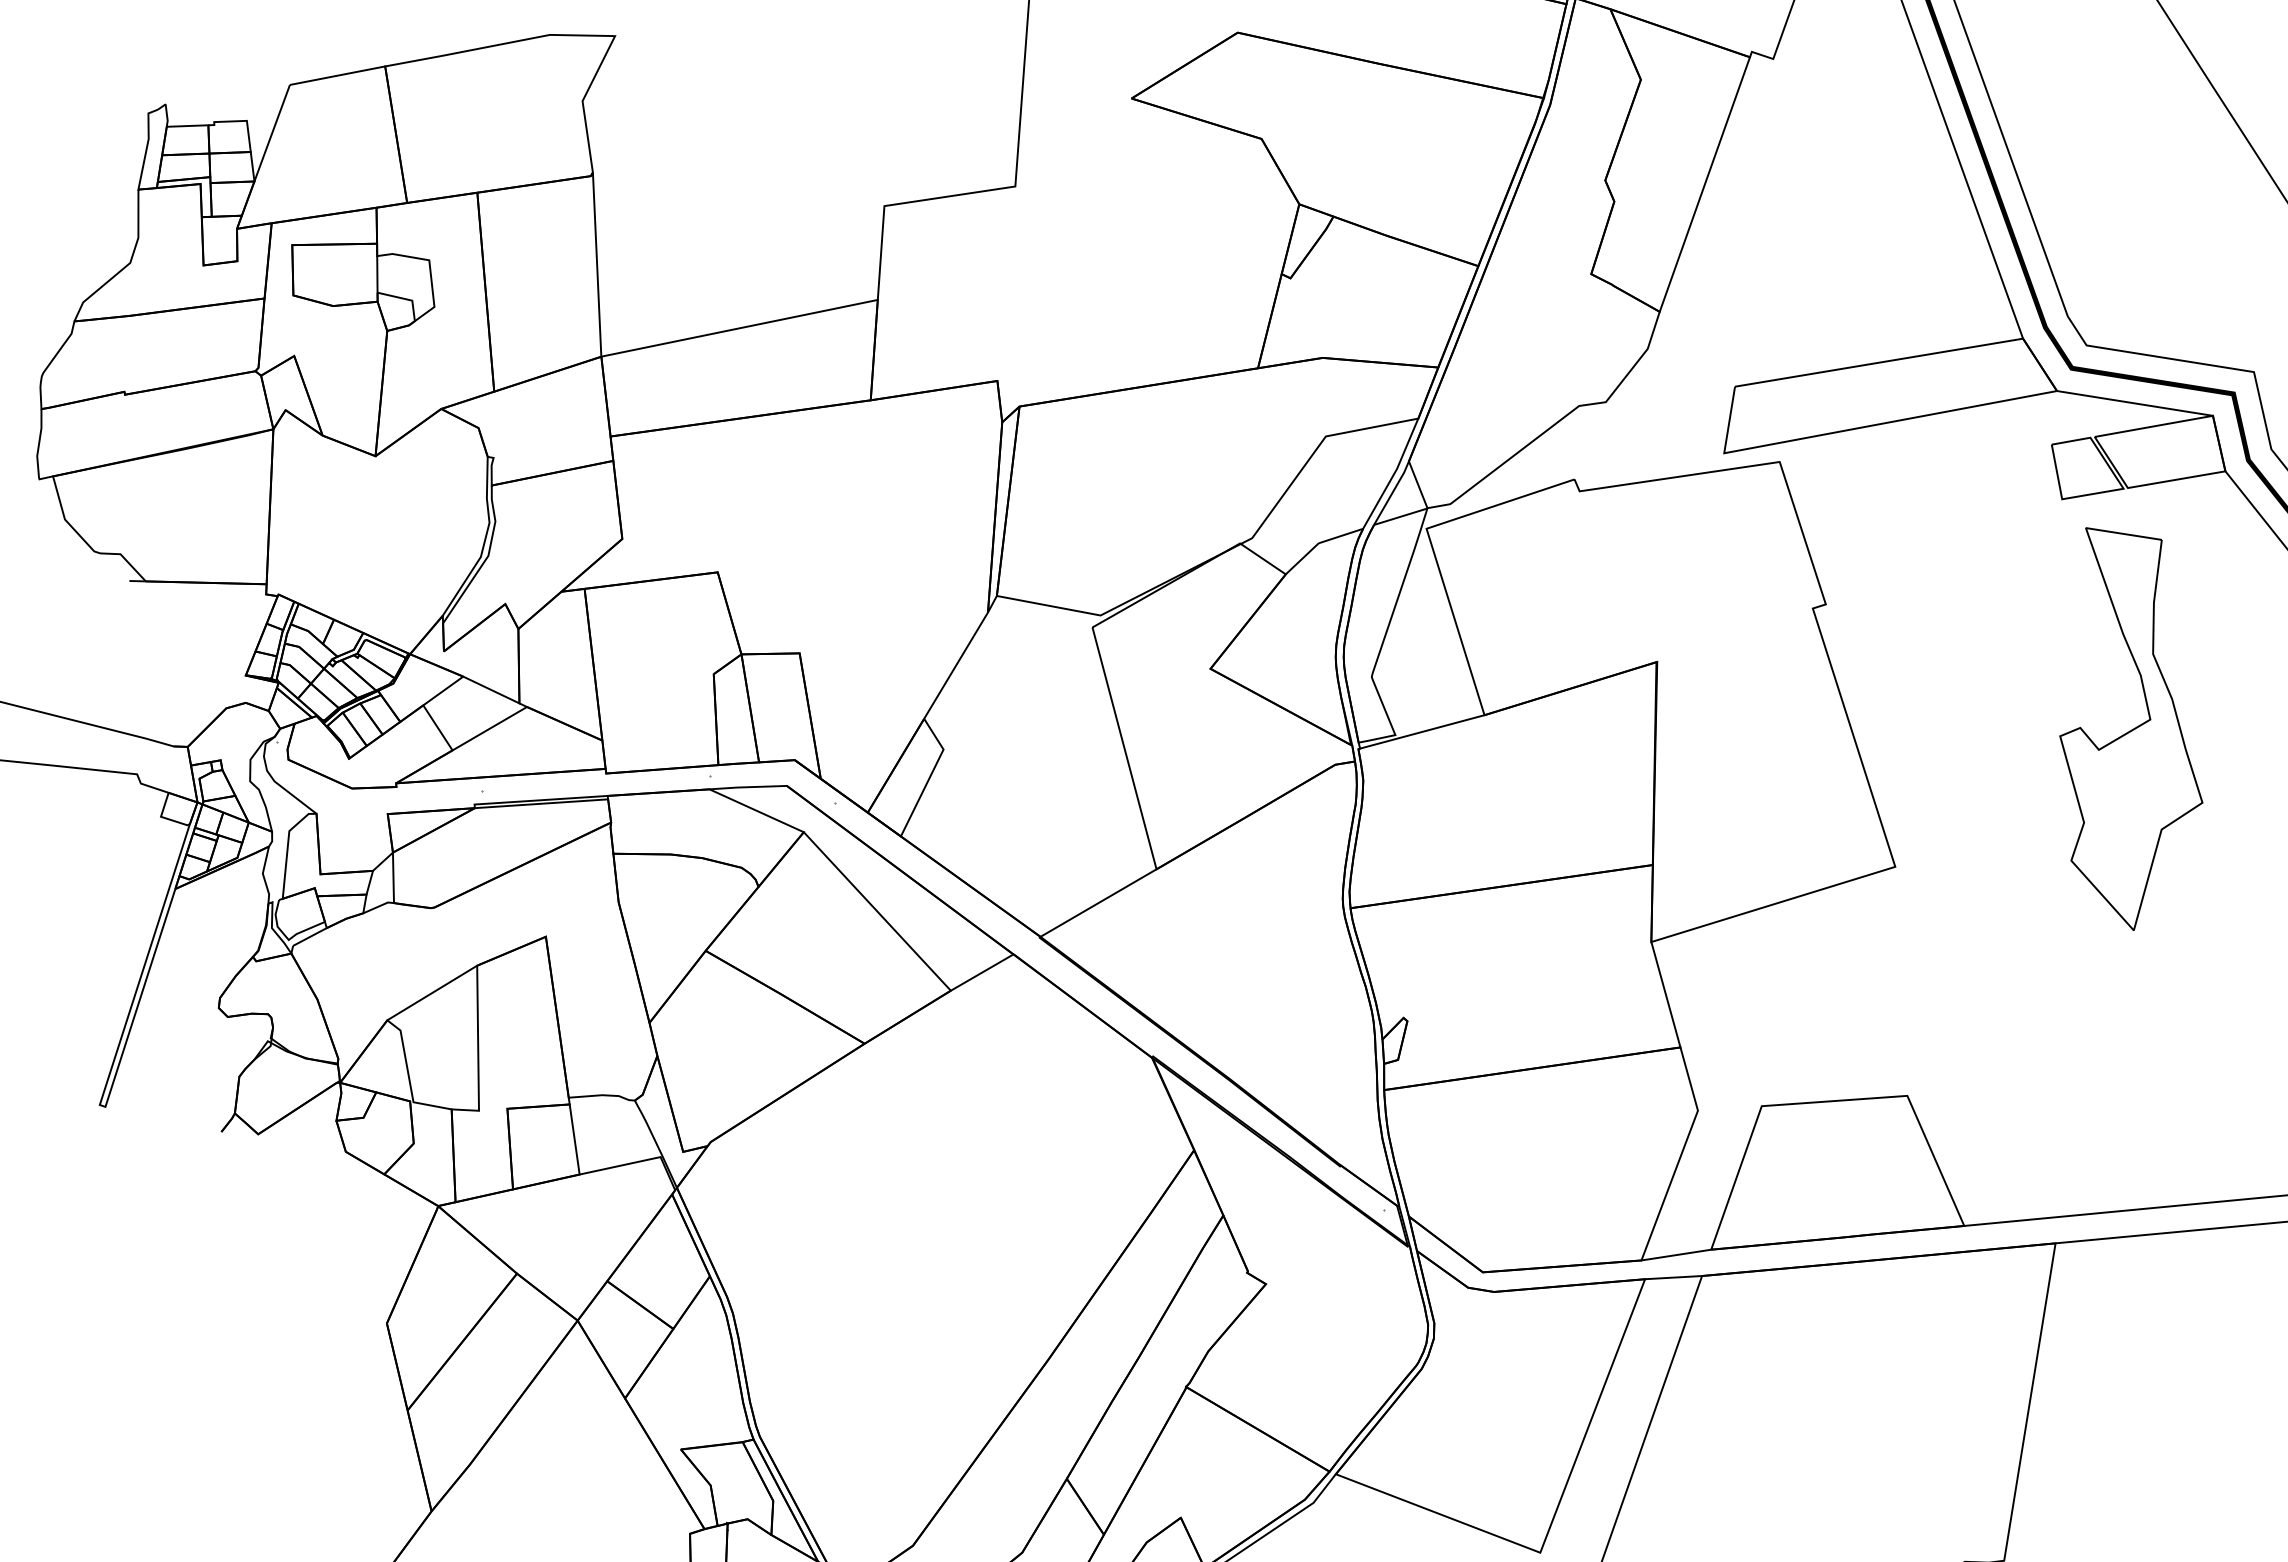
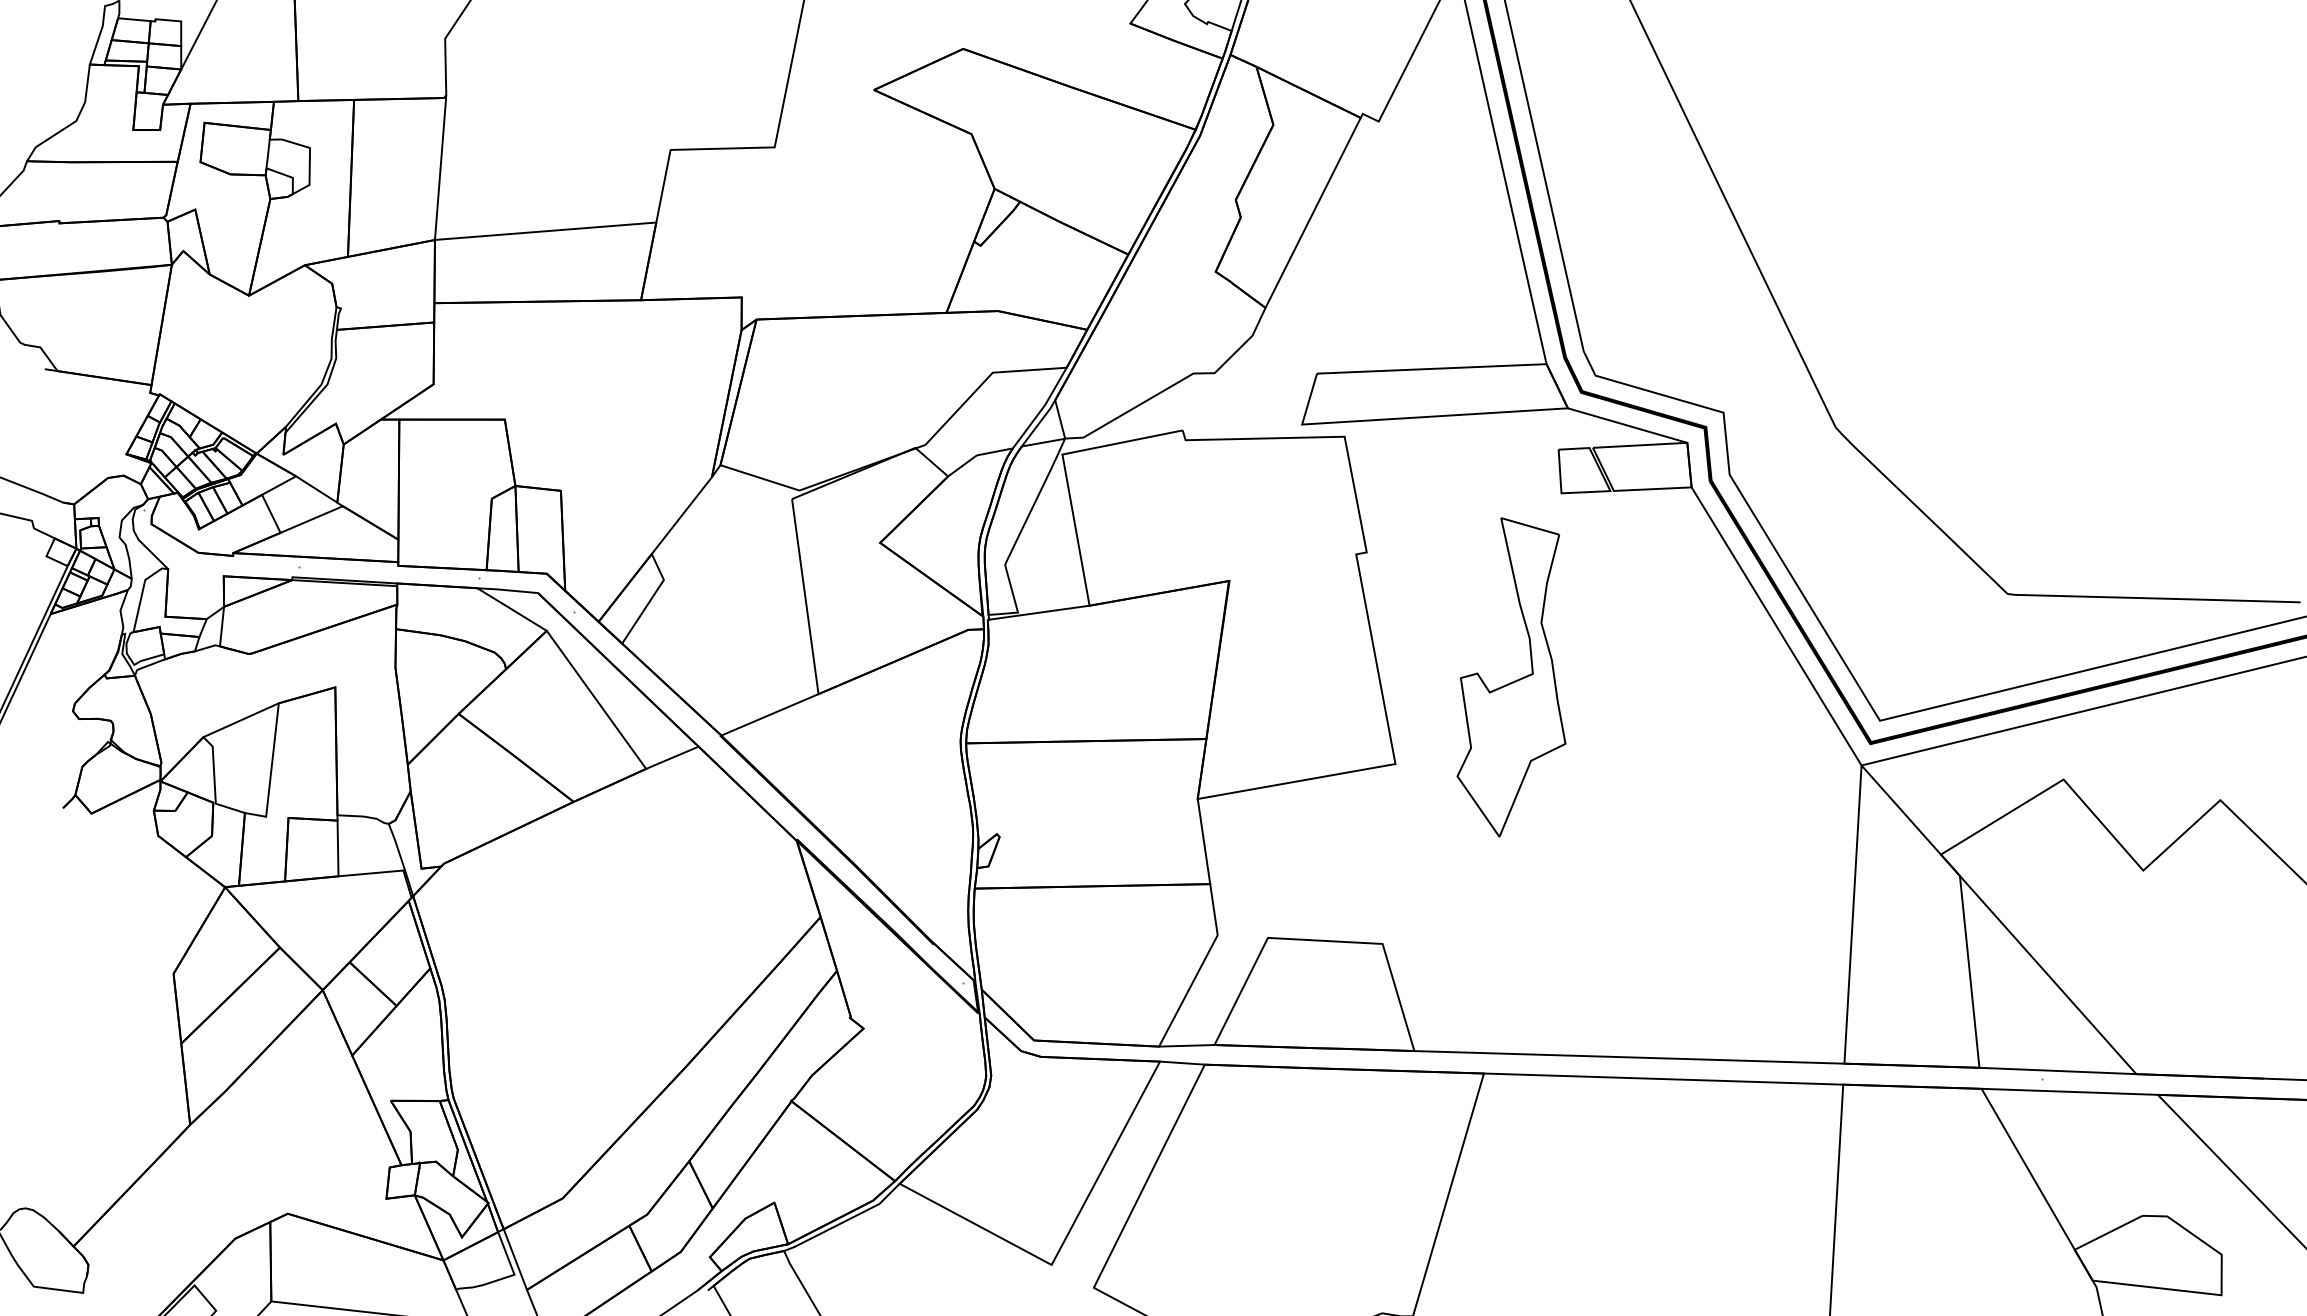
part: (2123, 727) -> (1511, 677), moved

